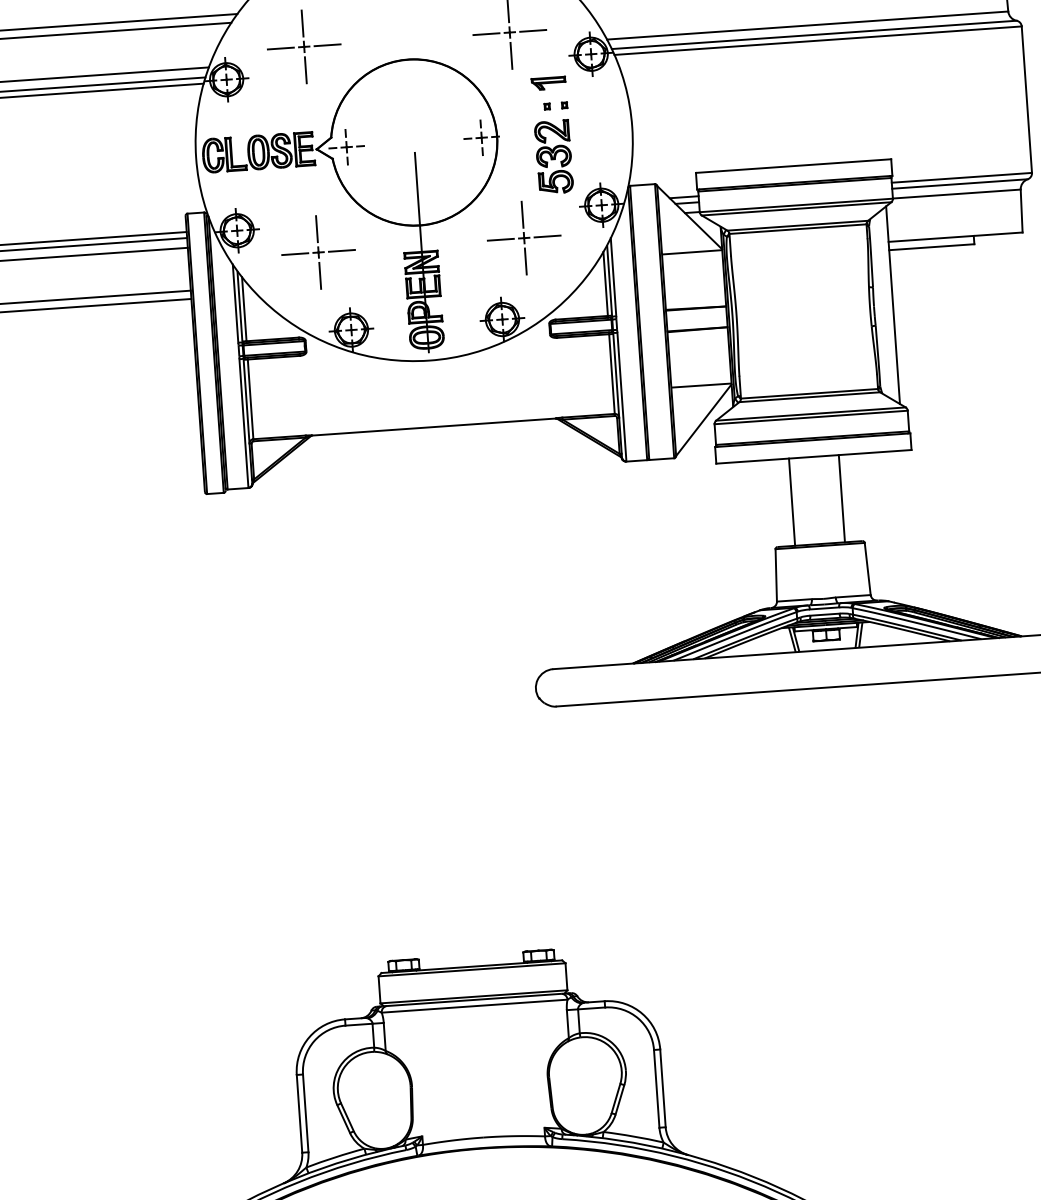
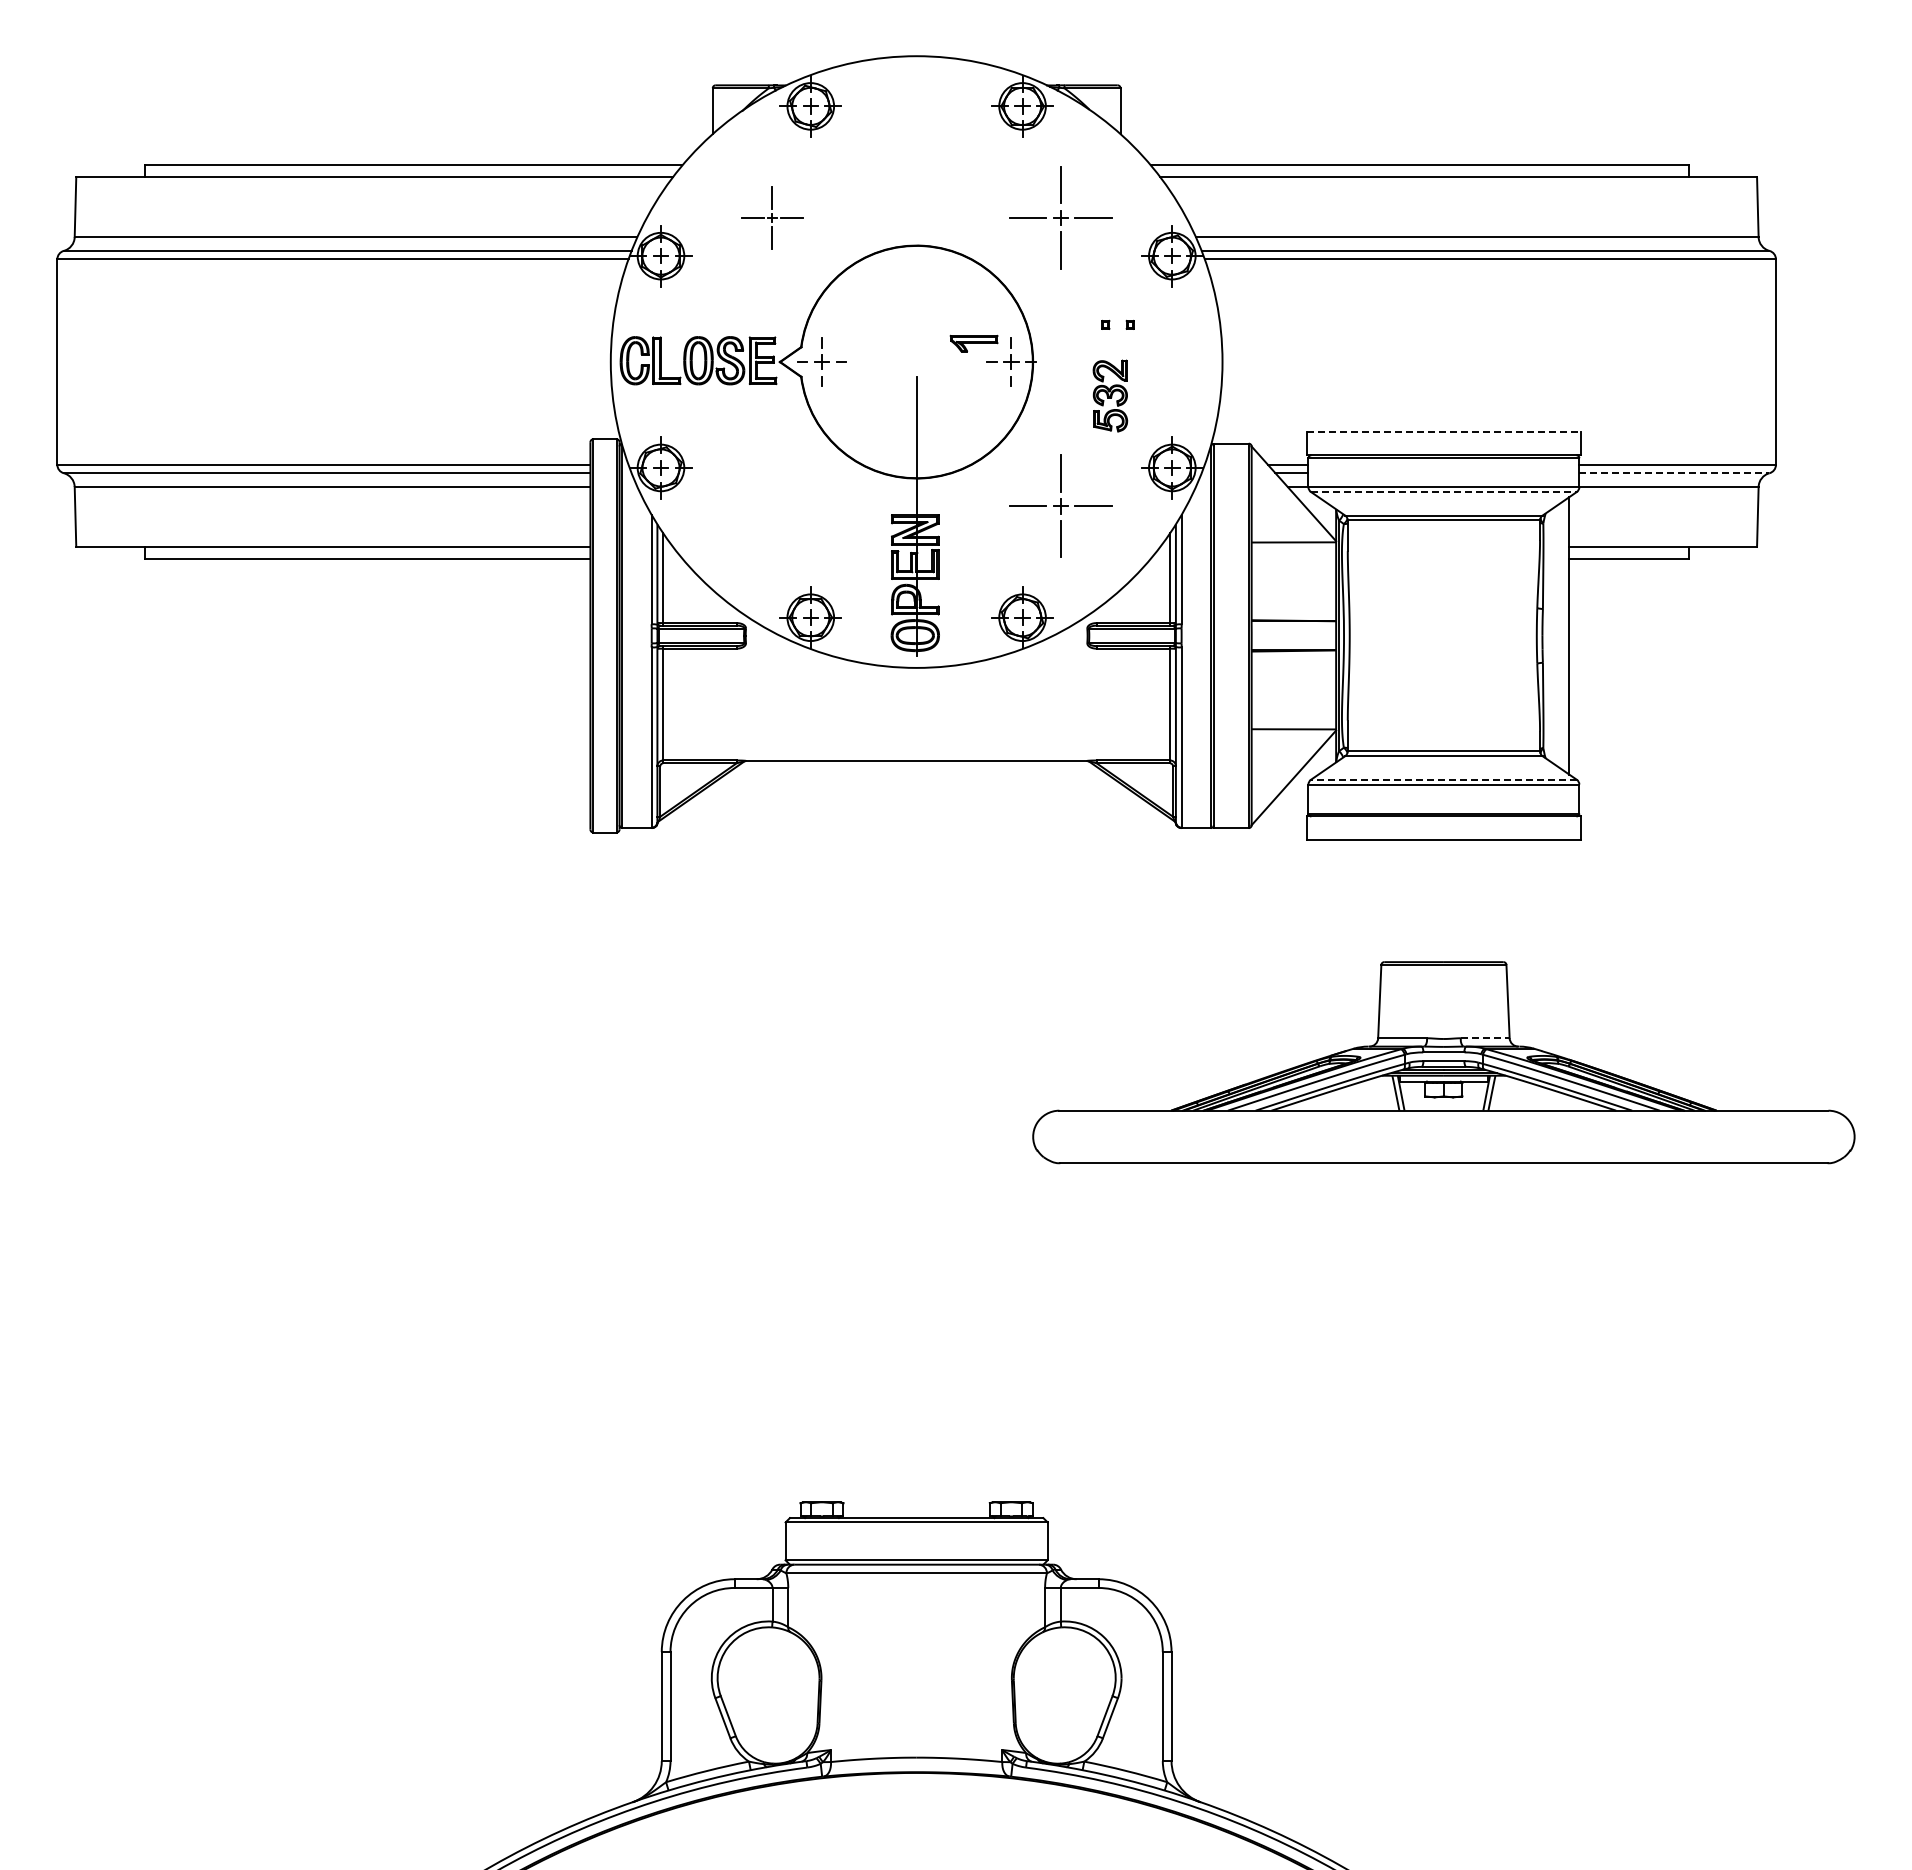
part: (304, 46) -> (772, 217), size x0.6
part: (548, 83) -> (973, 343), moved
part: (554, 156) -> (1110, 395), size x0.7
line: (793, 165) -> (1443, 431), solid -> dashed
line: (960, 184) -> (1674, 473), solid -> dashed
line: (796, 208) -> (1443, 491), solid -> dashed
part: (318, 251) -> (772, 505), removed
line: (810, 413) -> (1443, 779), solid -> dashed
line: (841, 498) -> (1478, 900), removed
line: (791, 501) -> (1408, 900), removed
line: (853, 596) -> (1485, 1038), solid -> dashed

